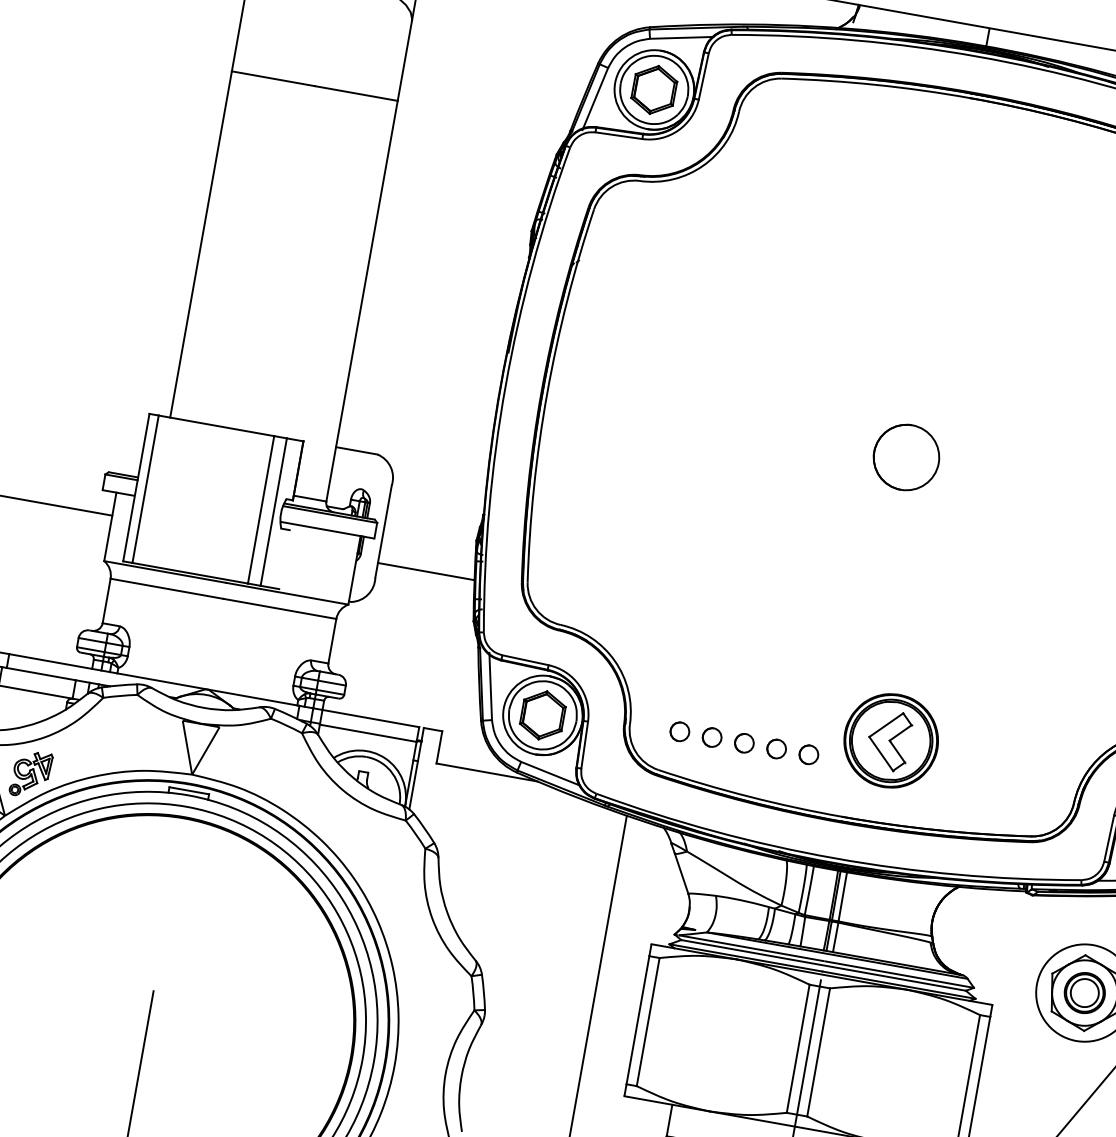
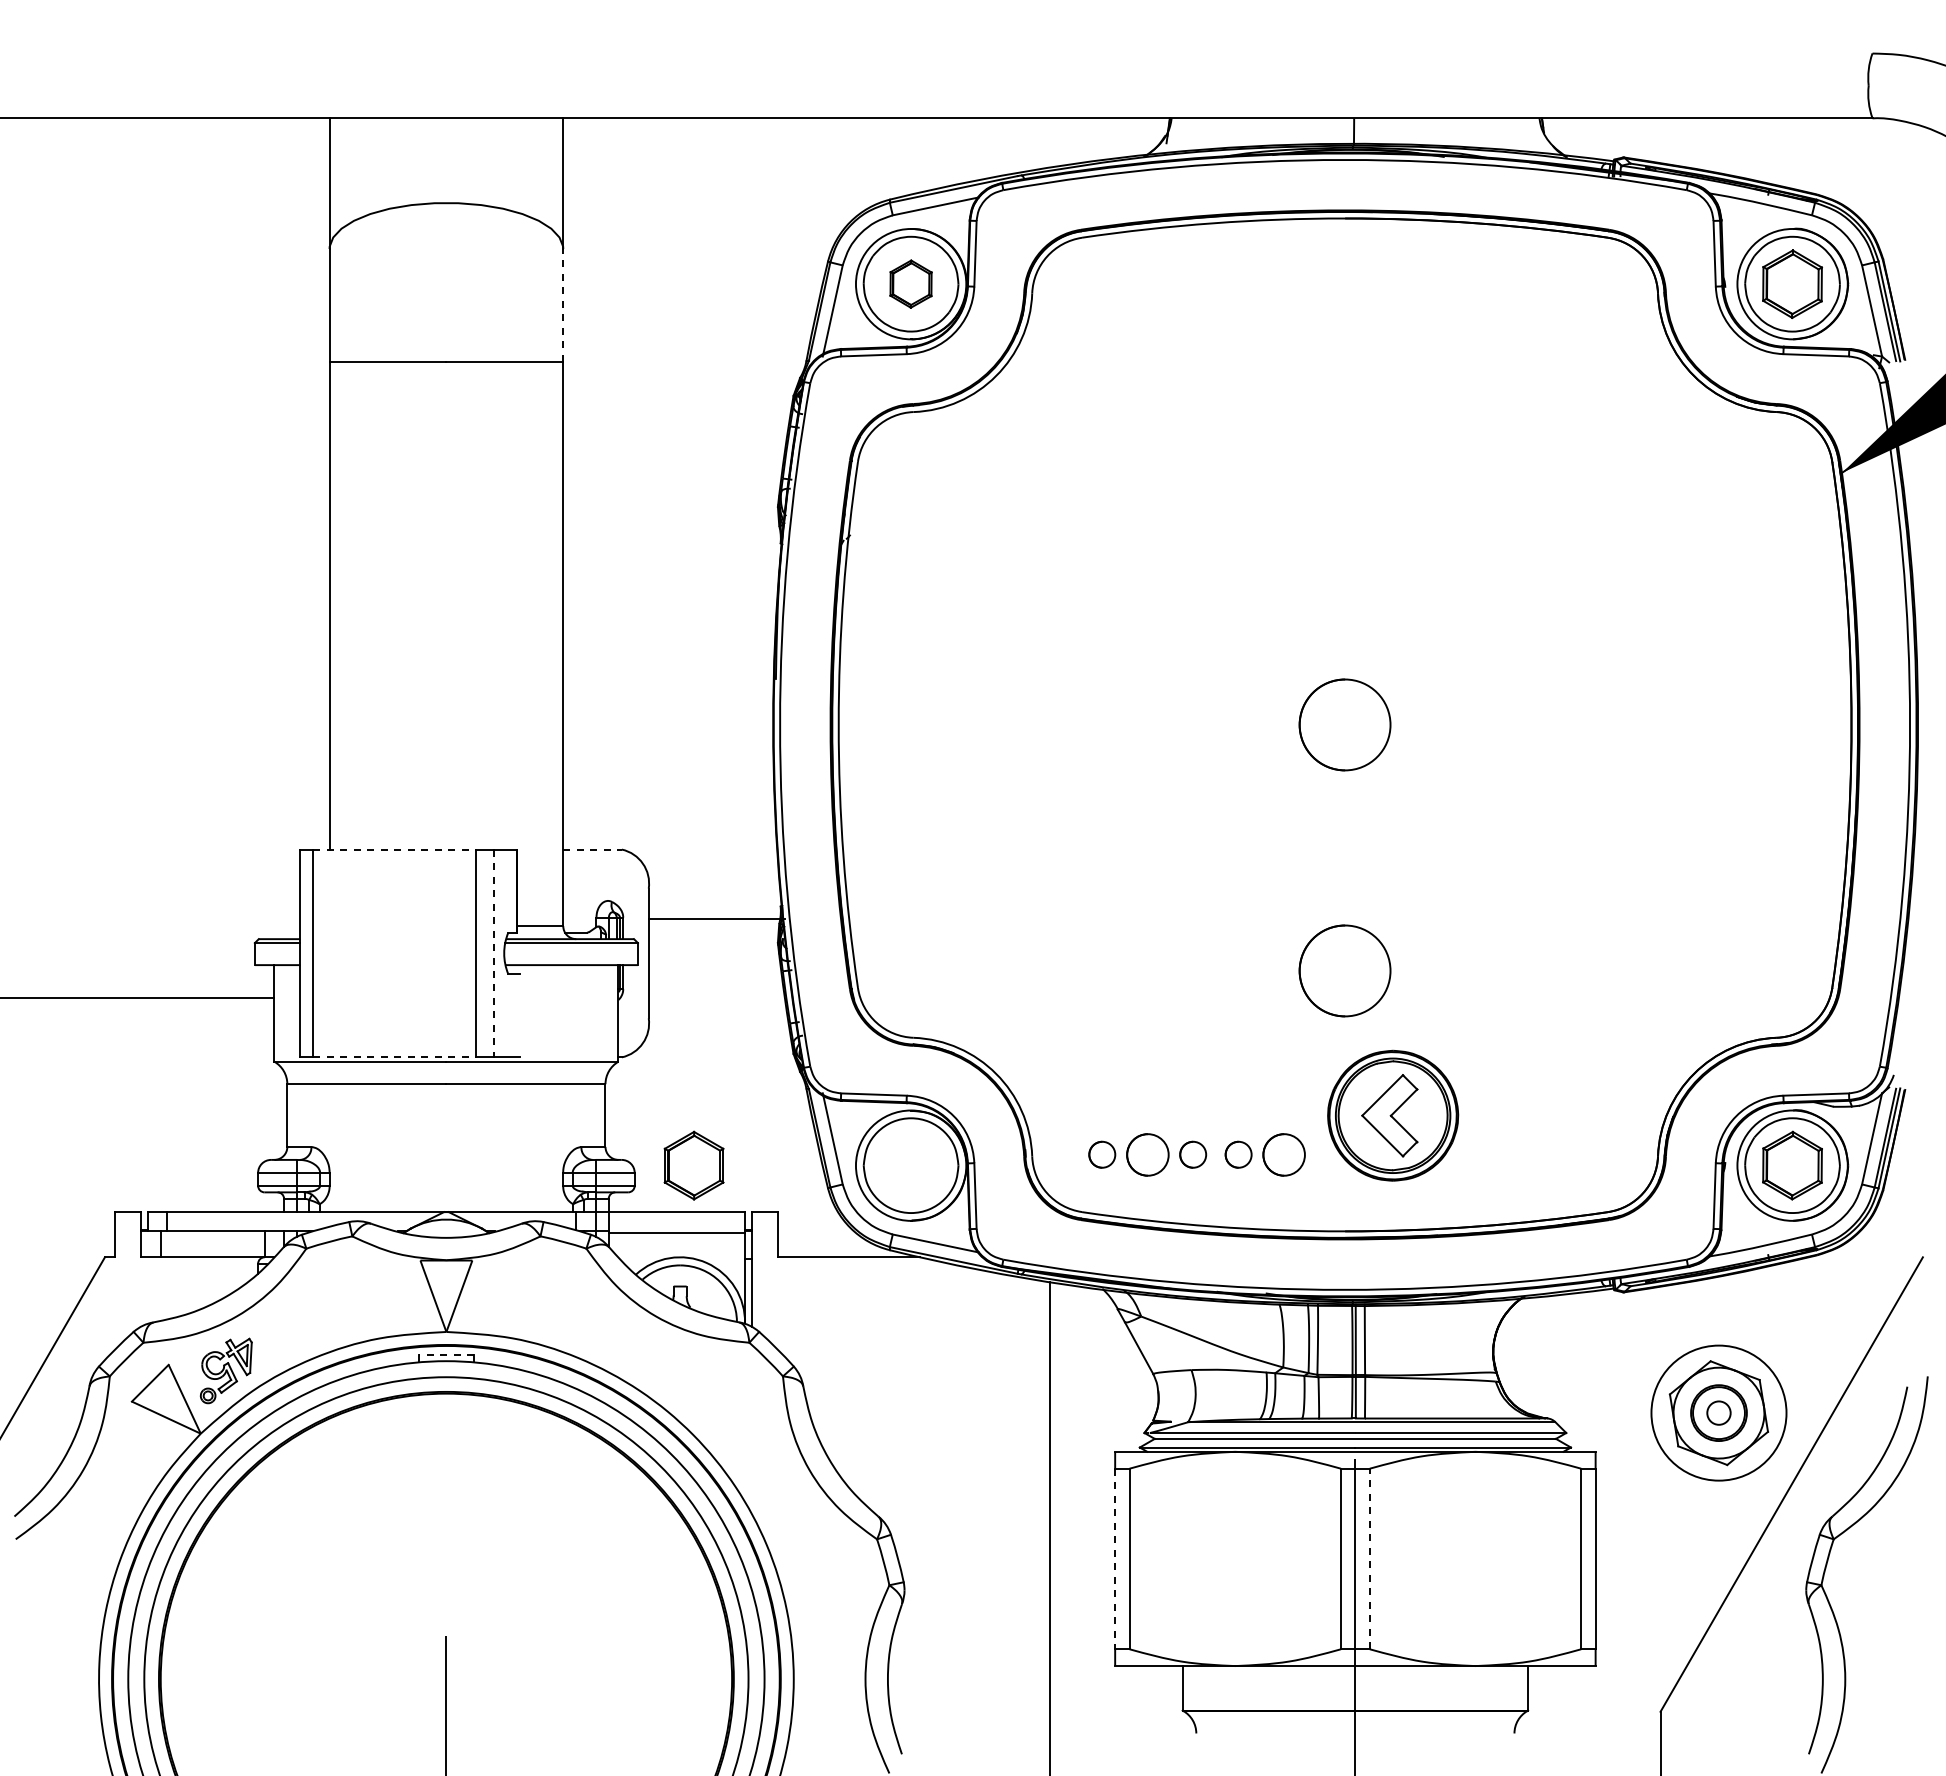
line: (405, 60) -> (563, 304), solid -> dashed
part: (653, 89) -> (910, 283), size x0.7
line: (217, 425) -> (395, 849), solid -> dashed
line: (357, 450) -> (593, 849), solid -> dashed
line: (274, 512) -> (494, 953), solid -> dashed
line: (426, 571) -> (716, 918), moved
line: (190, 573) -> (395, 1057), solid -> dashed
part: (875, 631) -> (1344, 970), added
part: (542, 715) -> (693, 1165), moved
part: (712, 737) -> (1147, 1154), size x1.6
part: (808, 754) -> (1283, 1154), size x1.6
line: (189, 790) -> (446, 1354), solid -> dashed
circle: (1084, 992) -> (1718, 1412), size x0.6
line: (638, 1020) -> (1115, 1559), solid -> dashed
line: (818, 1052) -> (1369, 1558), solid -> dashed

